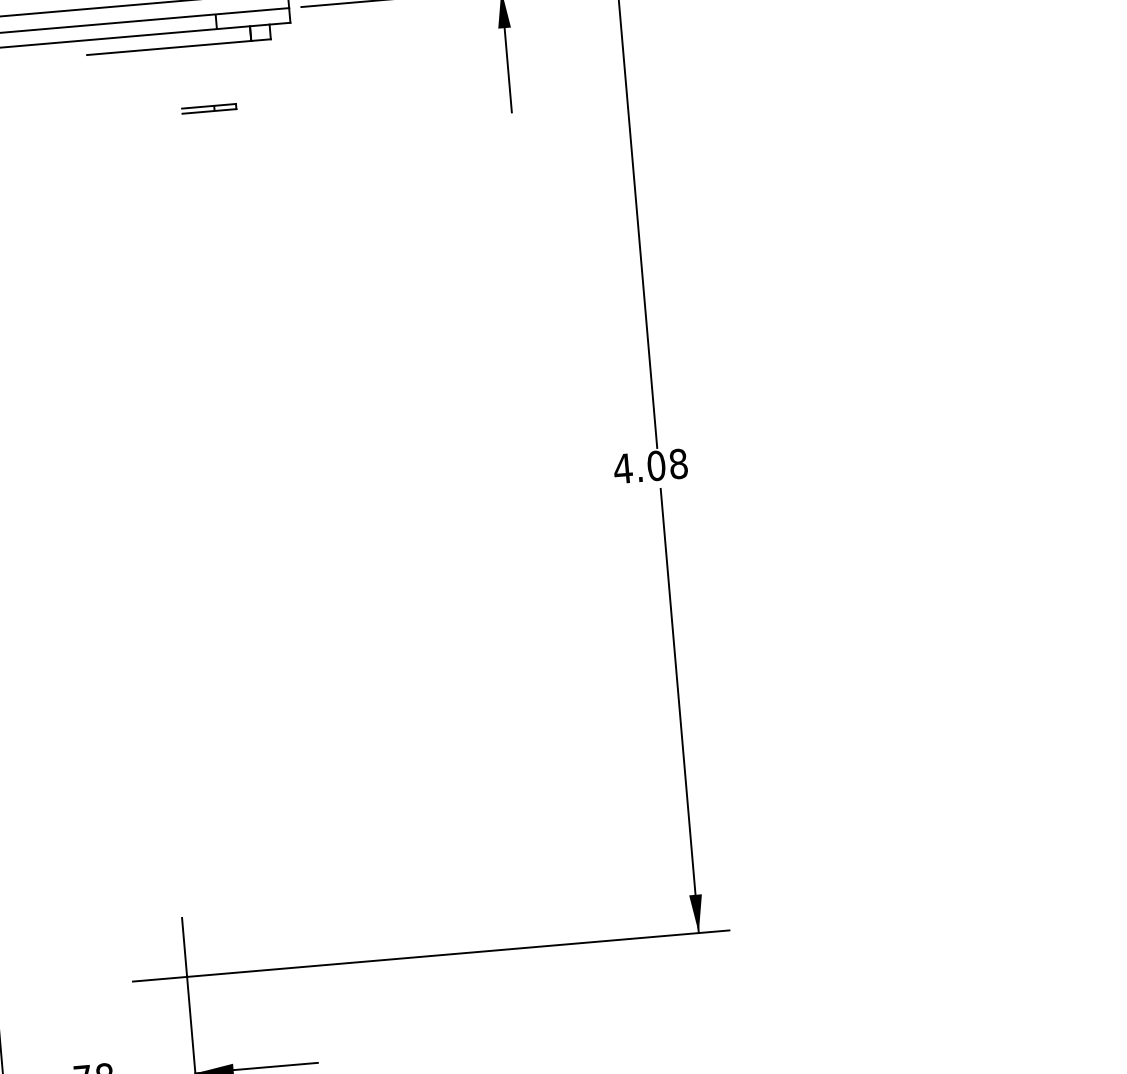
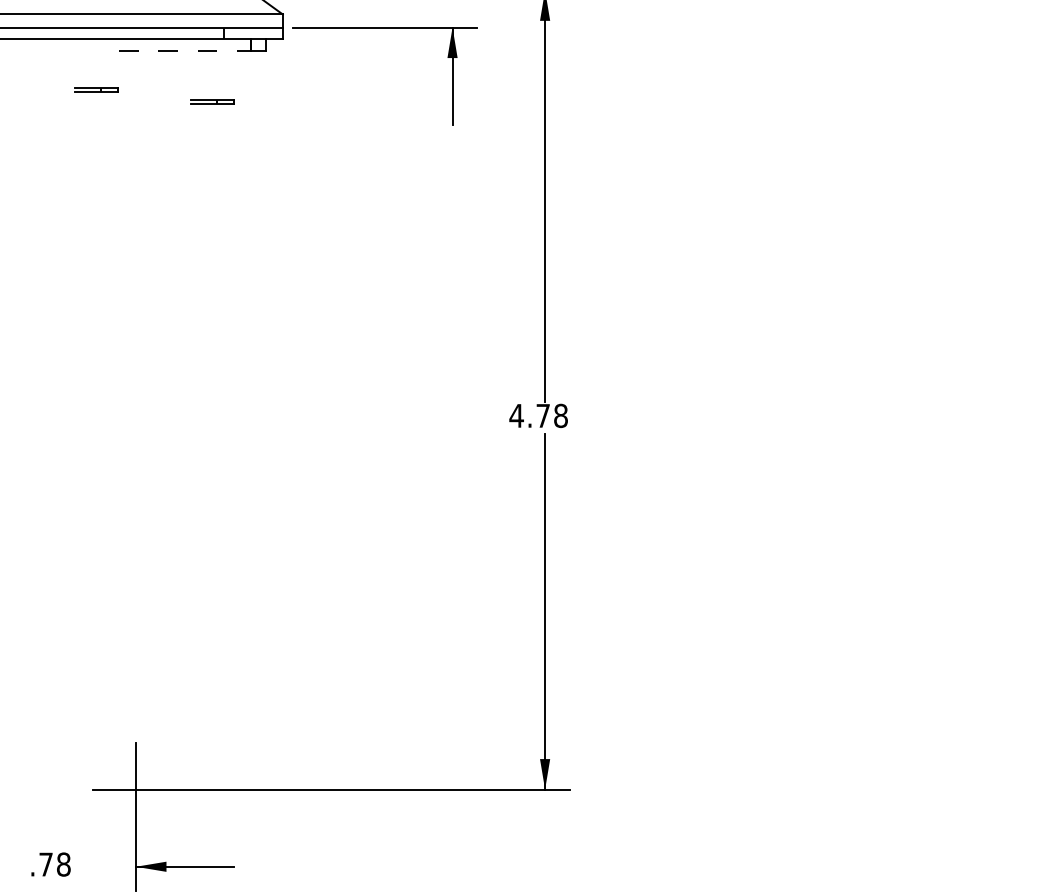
line: (168, 48) -> (184, 51), solid -> dashed
part: (62, 105) -> (96, 89), added
text: (656, 465) -> (543, 415), 4.08 -> 4.78

